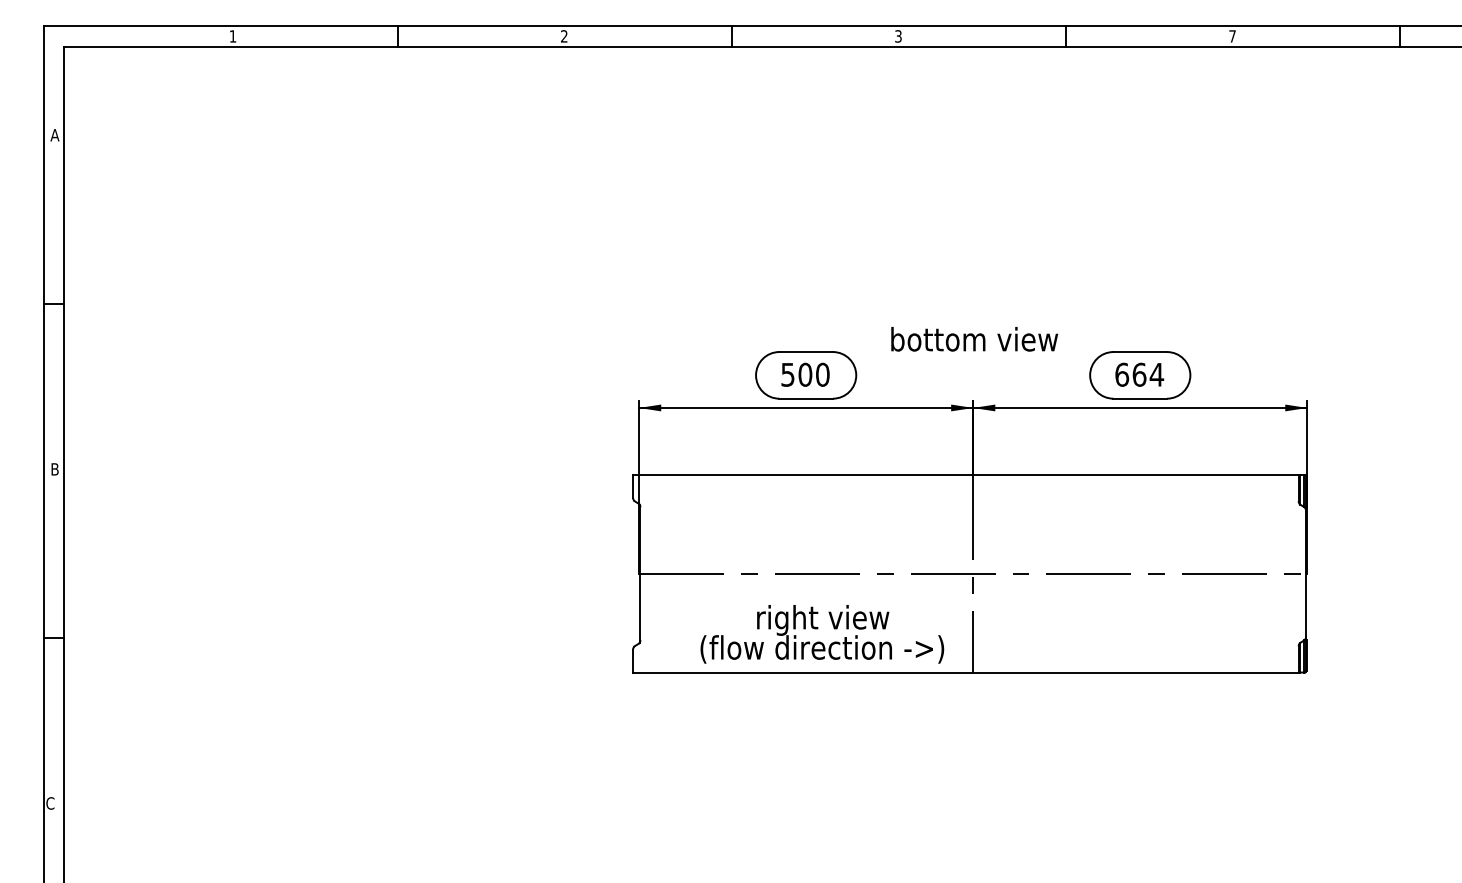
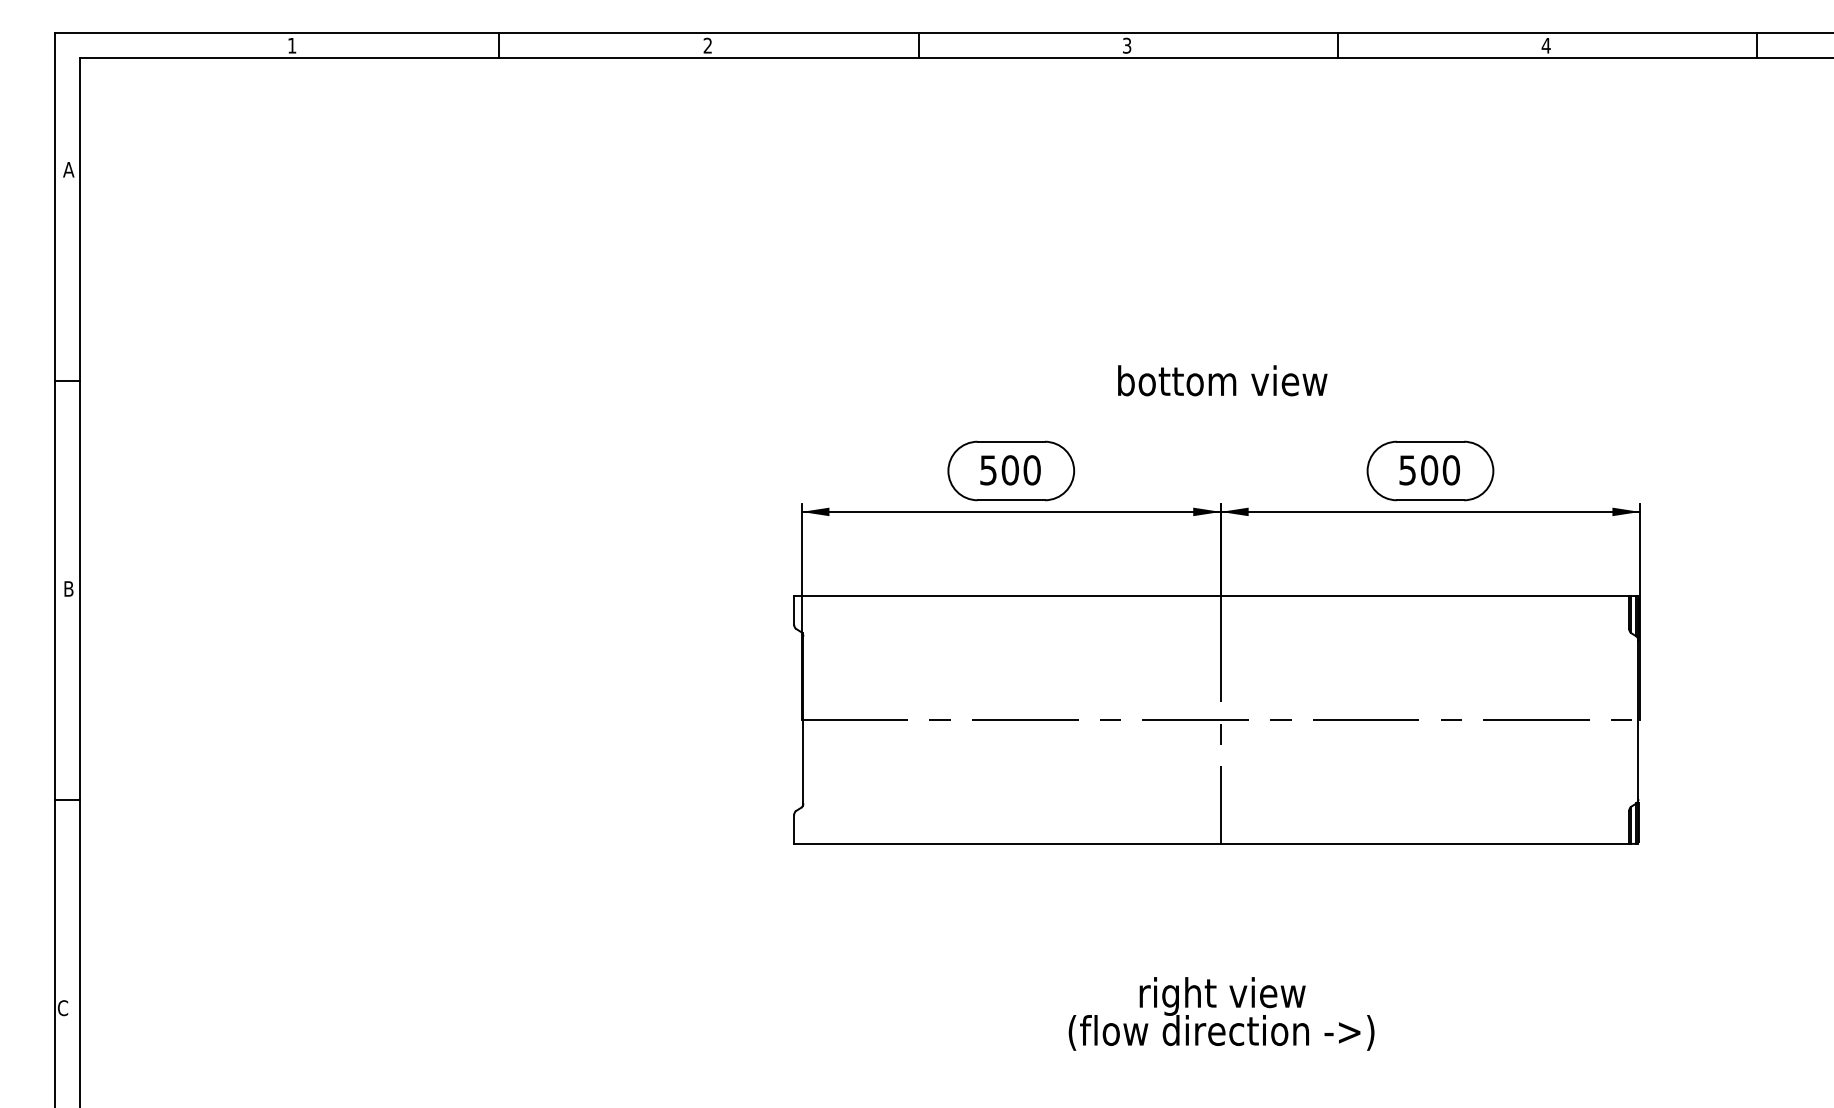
text: (1231, 36) -> (1545, 45), 7 -> 4
text: (974, 339) -> (1222, 380), moved
text: (1139, 374) -> (1429, 470), 664 -> 500
text: (822, 633) -> (1221, 1013), moved

